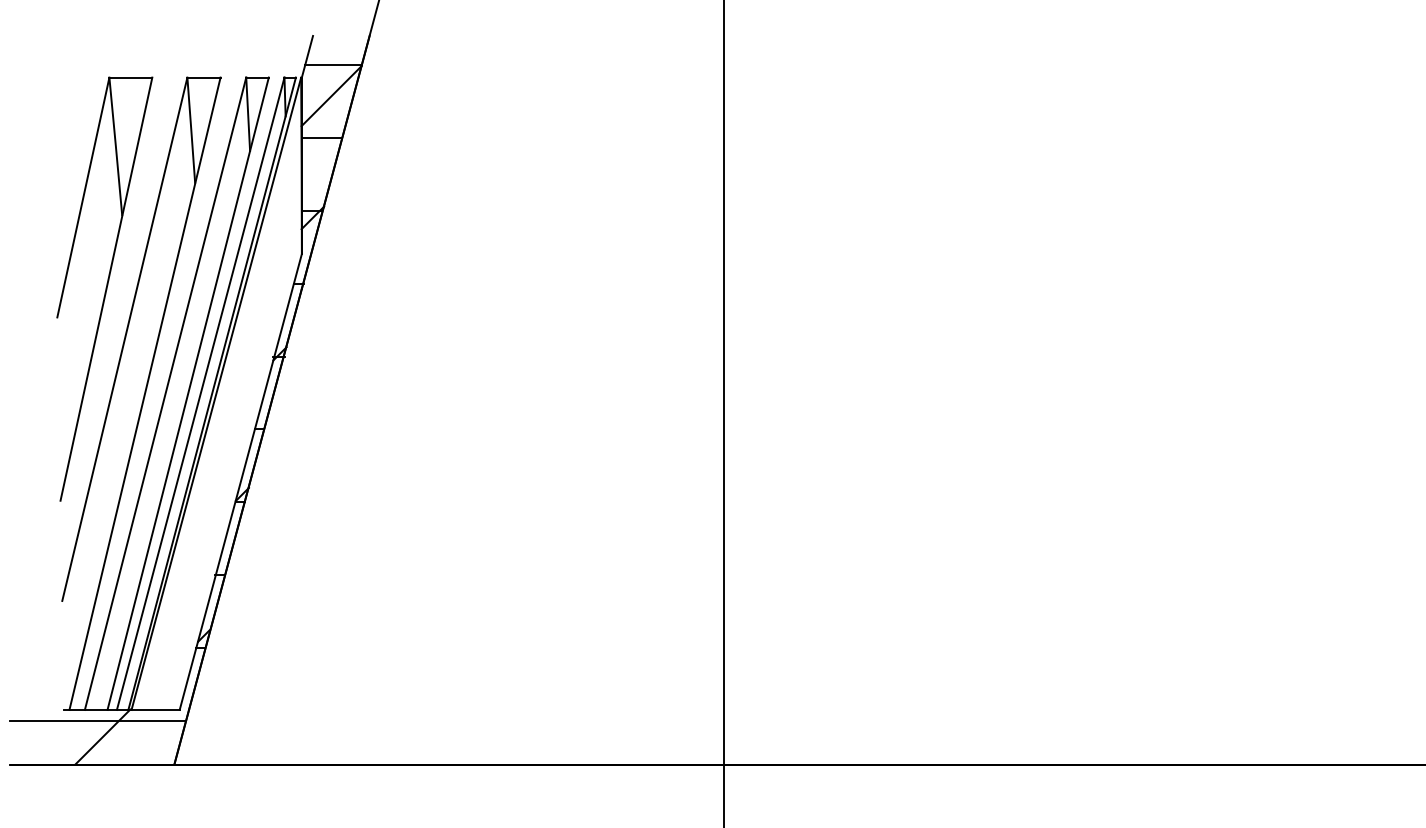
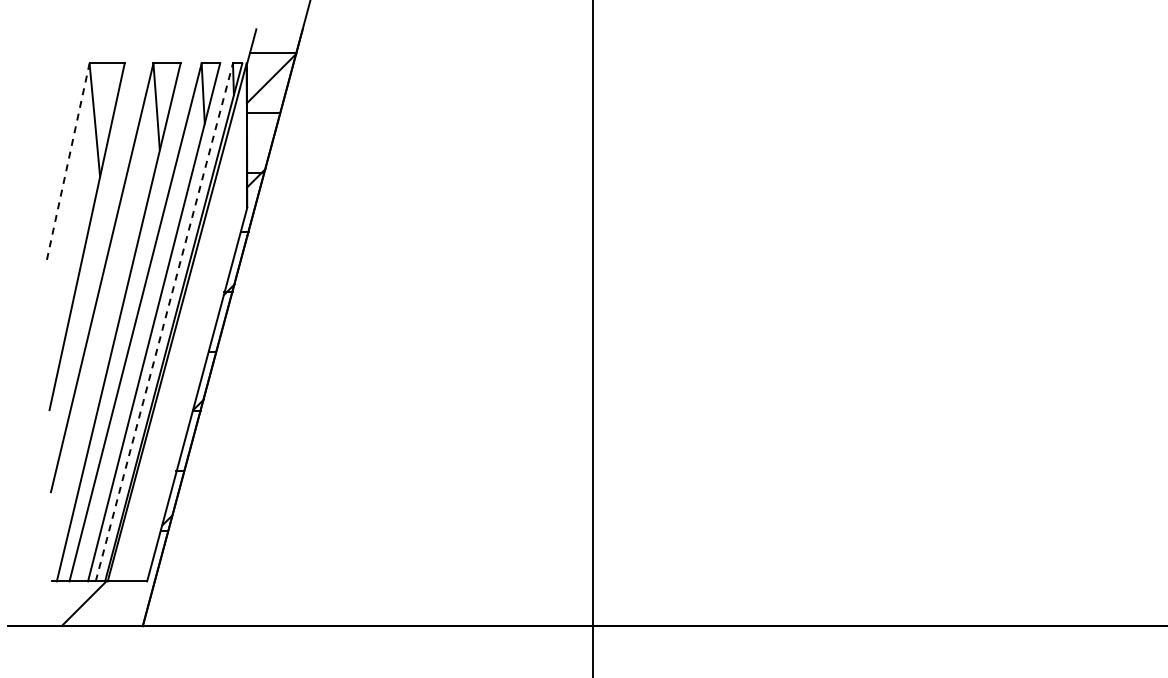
line: (83, 197) -> (68, 161), solid -> dashed
line: (200, 393) -> (164, 322), solid -> dashed
line: (97, 721) -> (79, 590), removed

